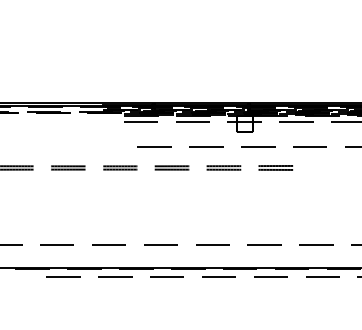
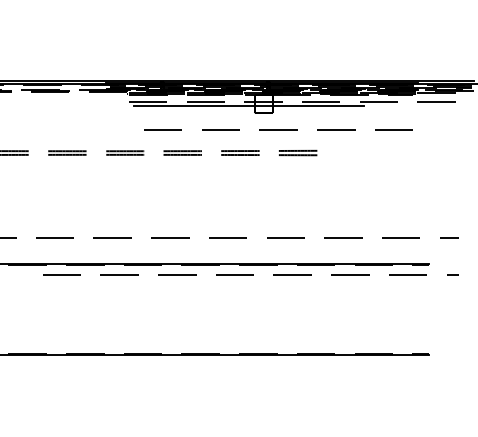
line: (231, 126) -> (248, 106), added

